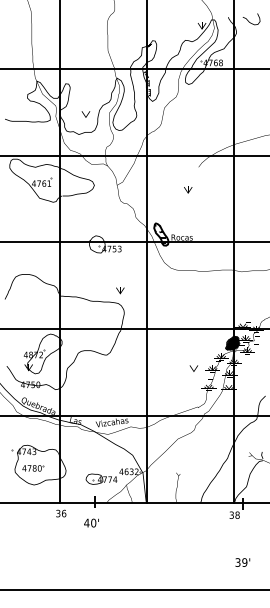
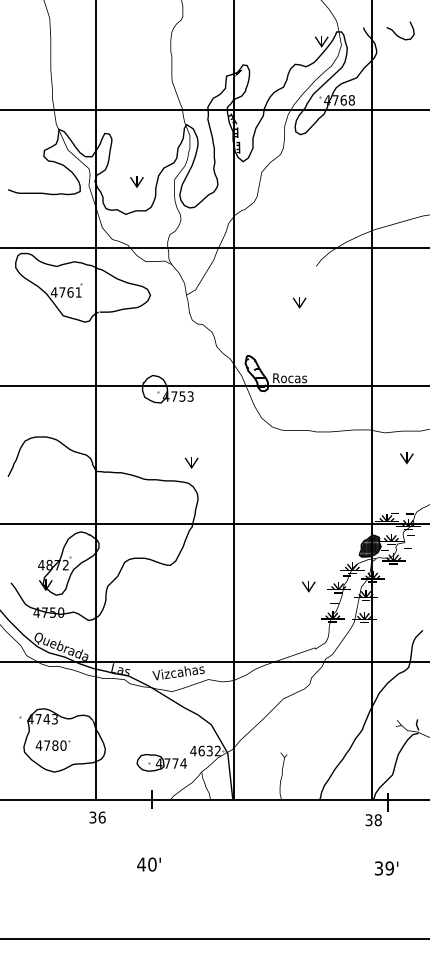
part: (255, 287) -> (406, 457), added
text: (91, 522) -> (148, 863), moved
text: (242, 562) -> (386, 868), moved

